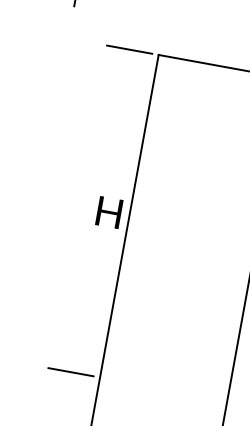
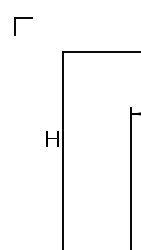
line: (129, 50) -> (47, 52), removed
line: (70, 372) -> (47, 225), removed

